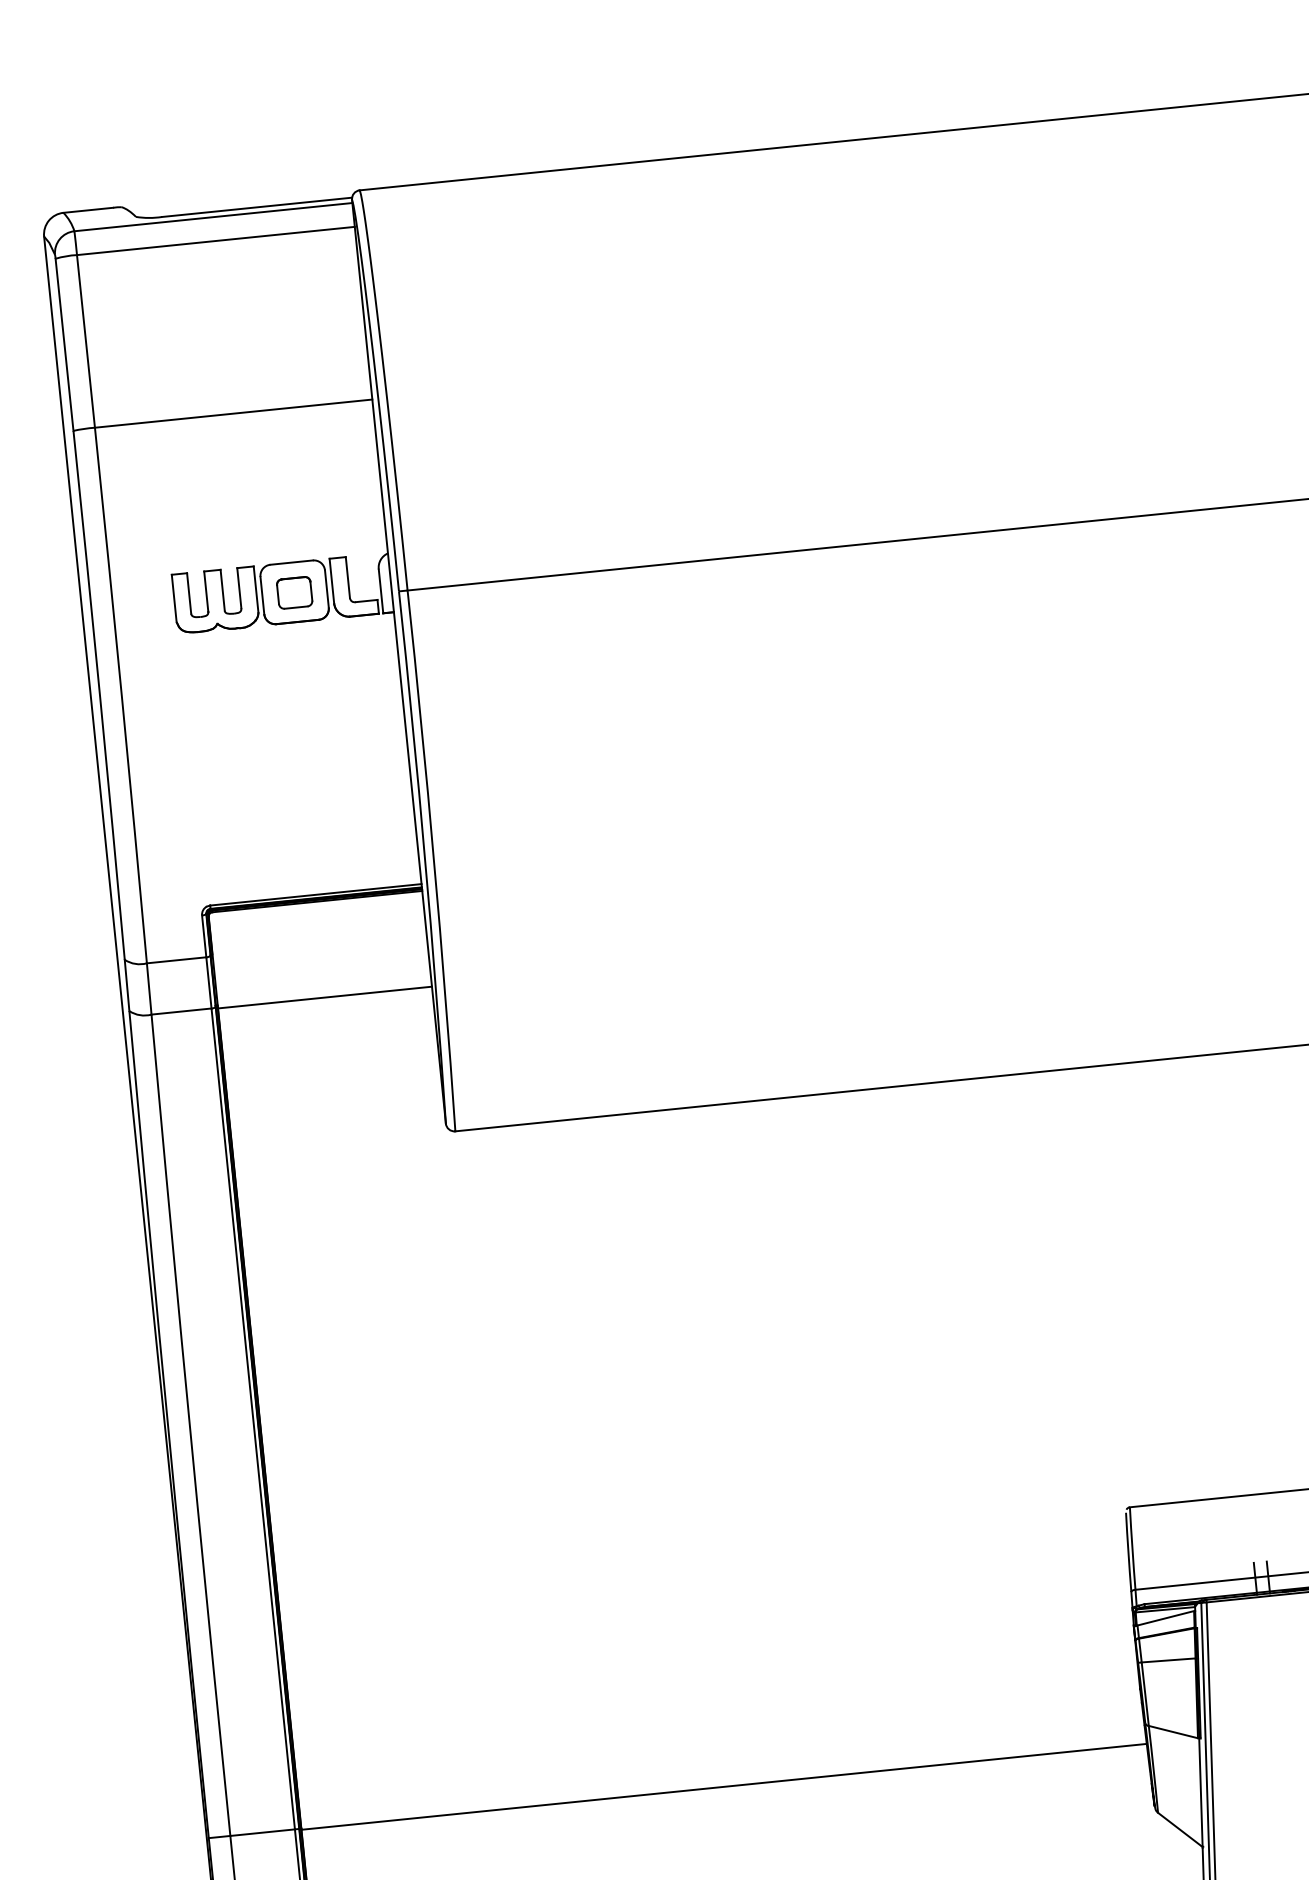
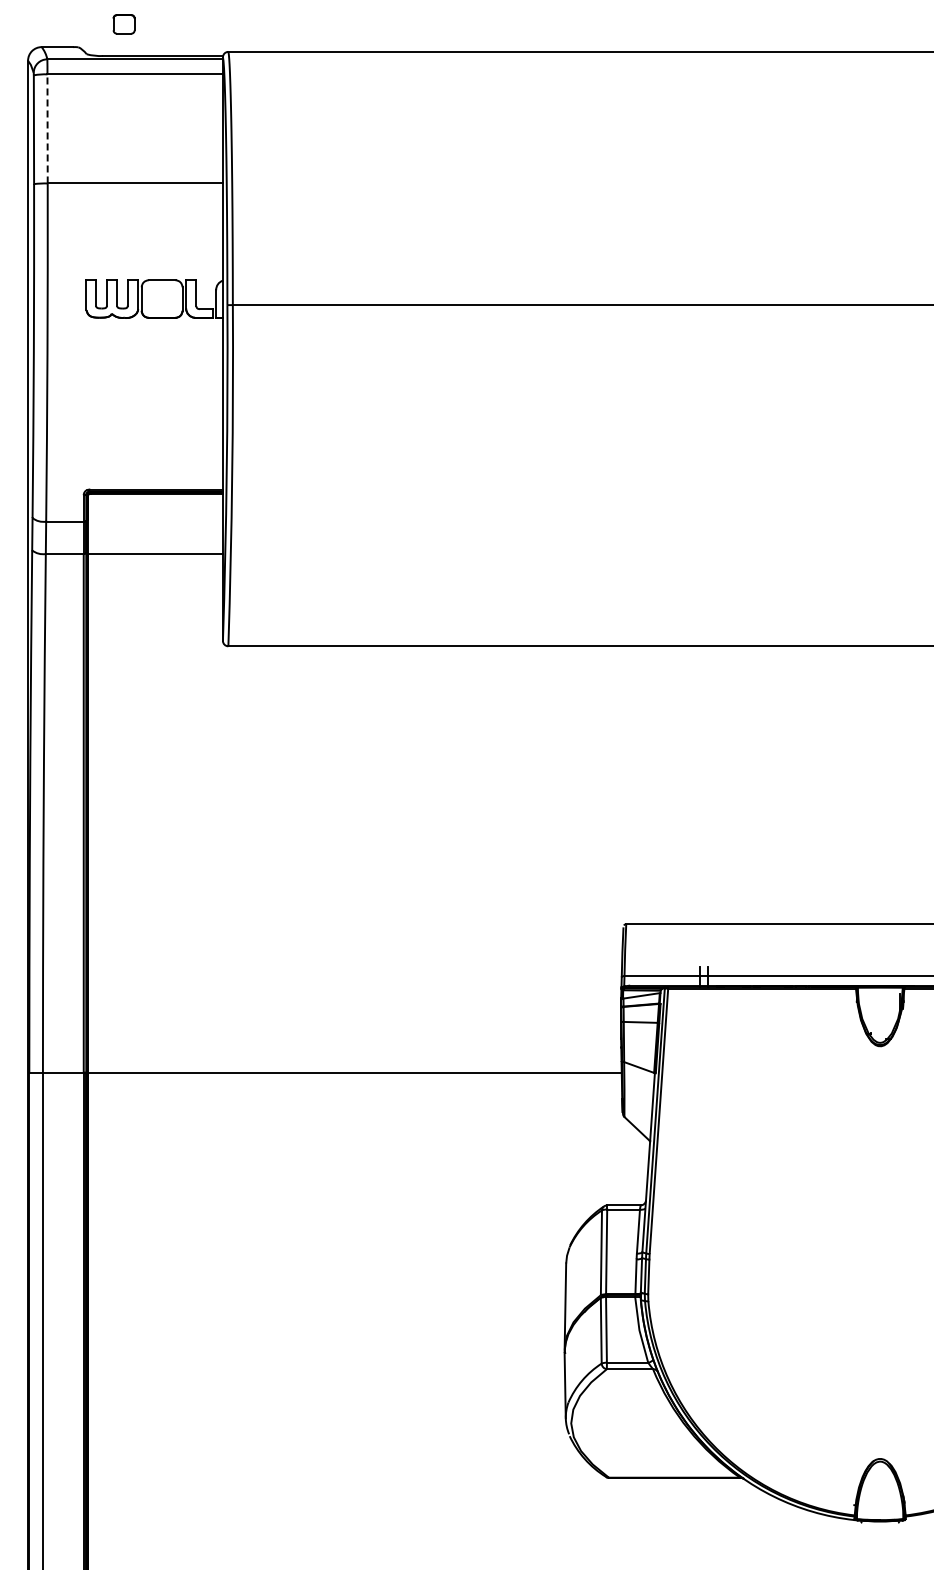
line: (85, 340) -> (47, 128), solid -> dashed
part: (293, 593) -> (123, 24), moved

